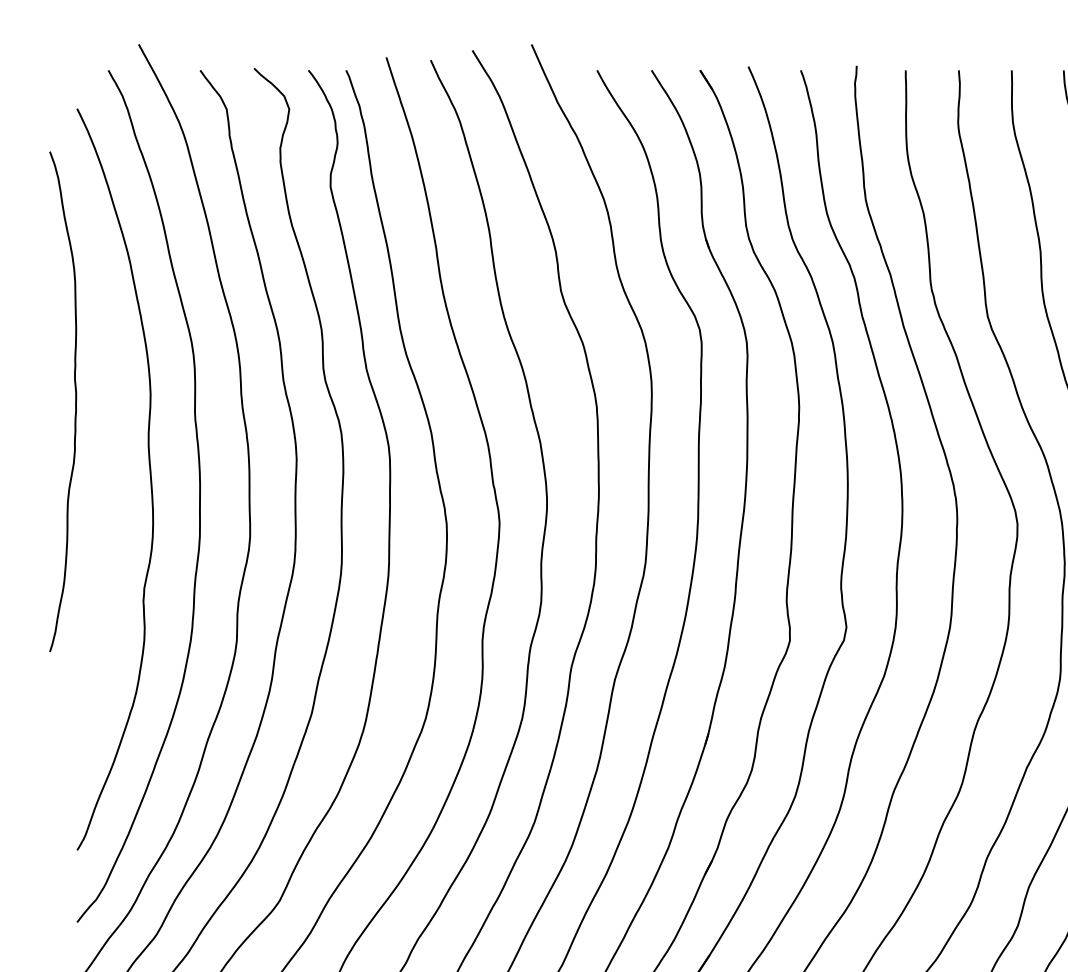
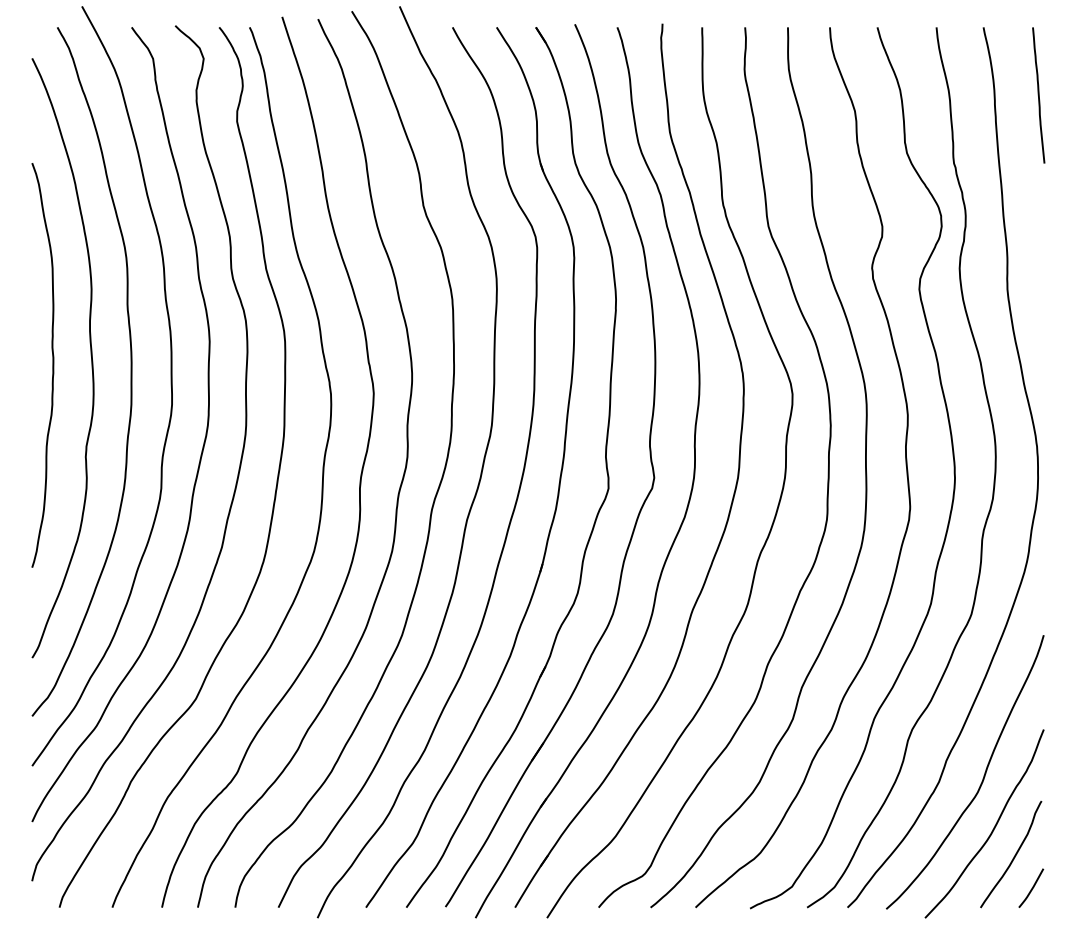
curve: (75, 401) -> (52, 365), moved

